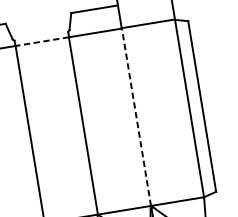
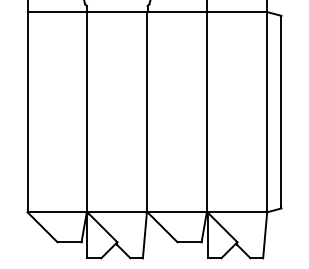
line: (41, 42) -> (116, 12), dashed -> solid
line: (136, 116) -> (207, 111), dashed -> solid

